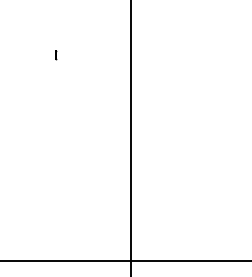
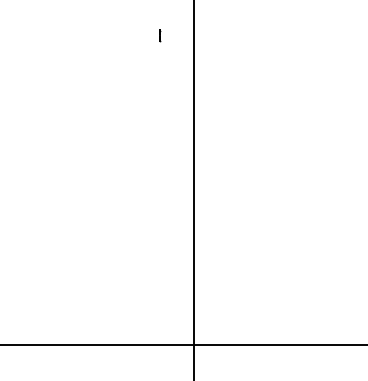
line: (56, 55) -> (160, 35), moved

